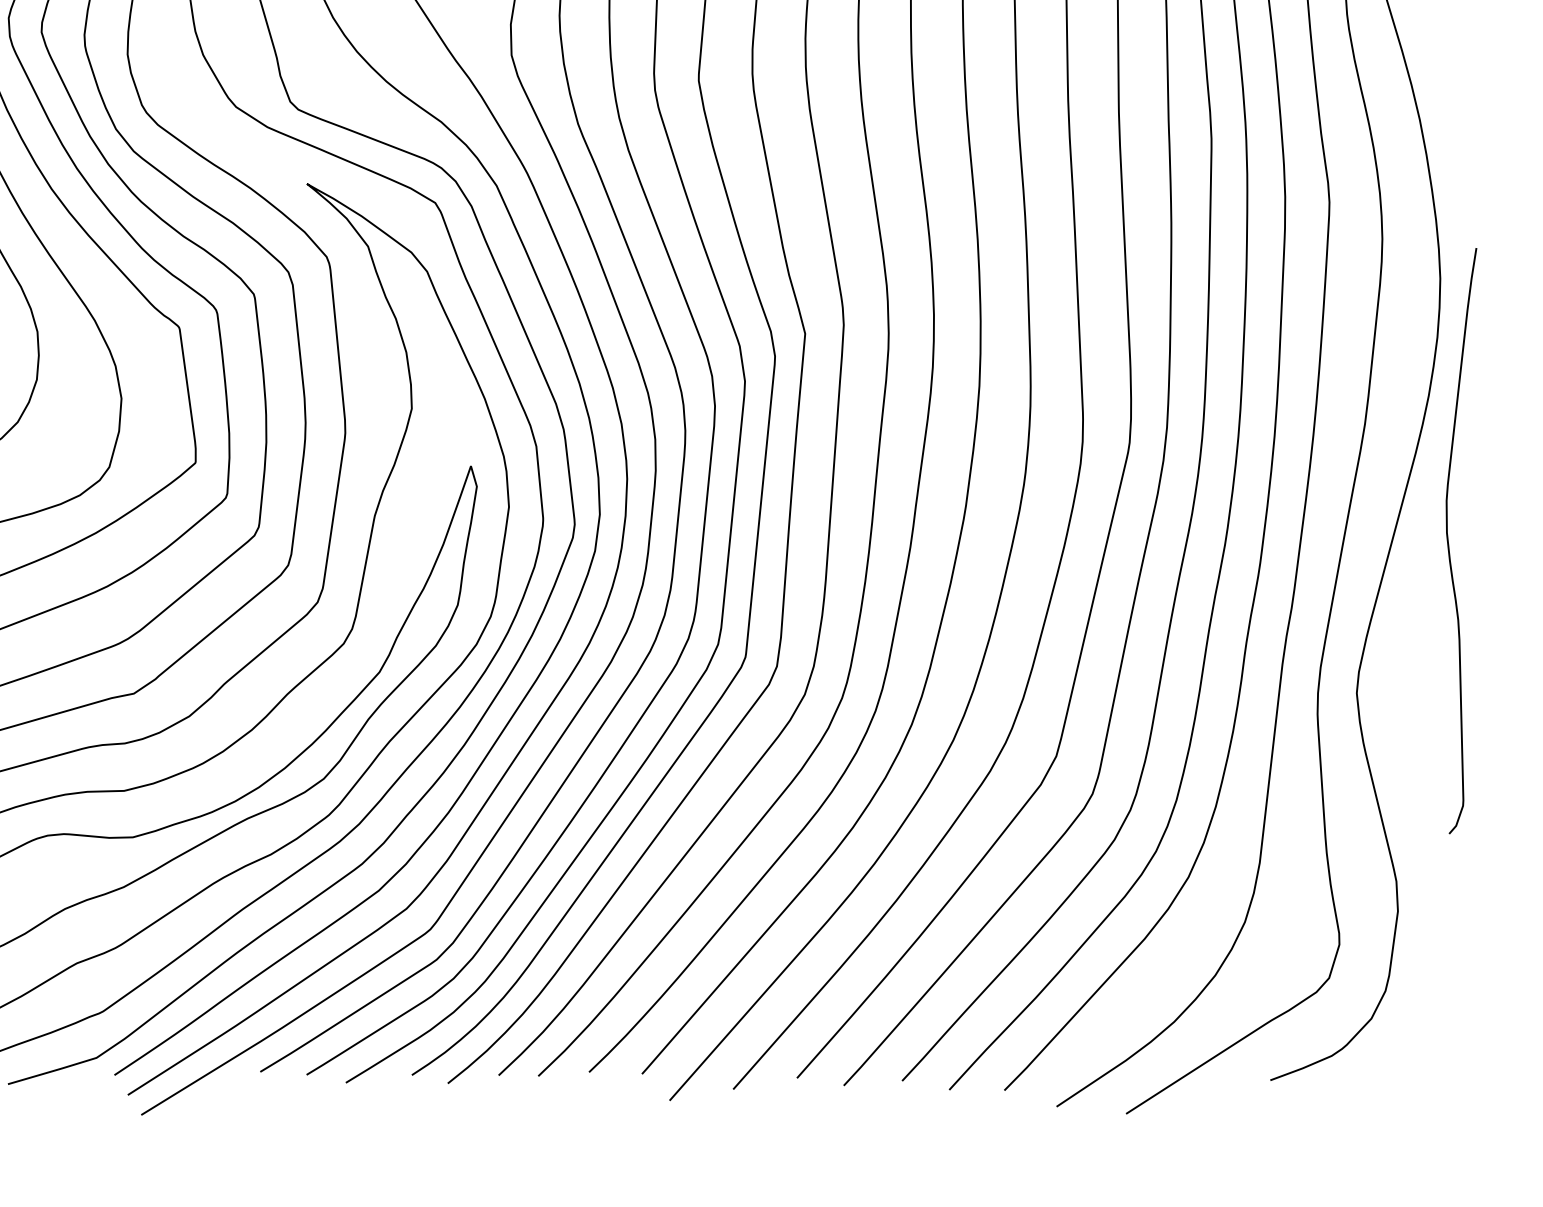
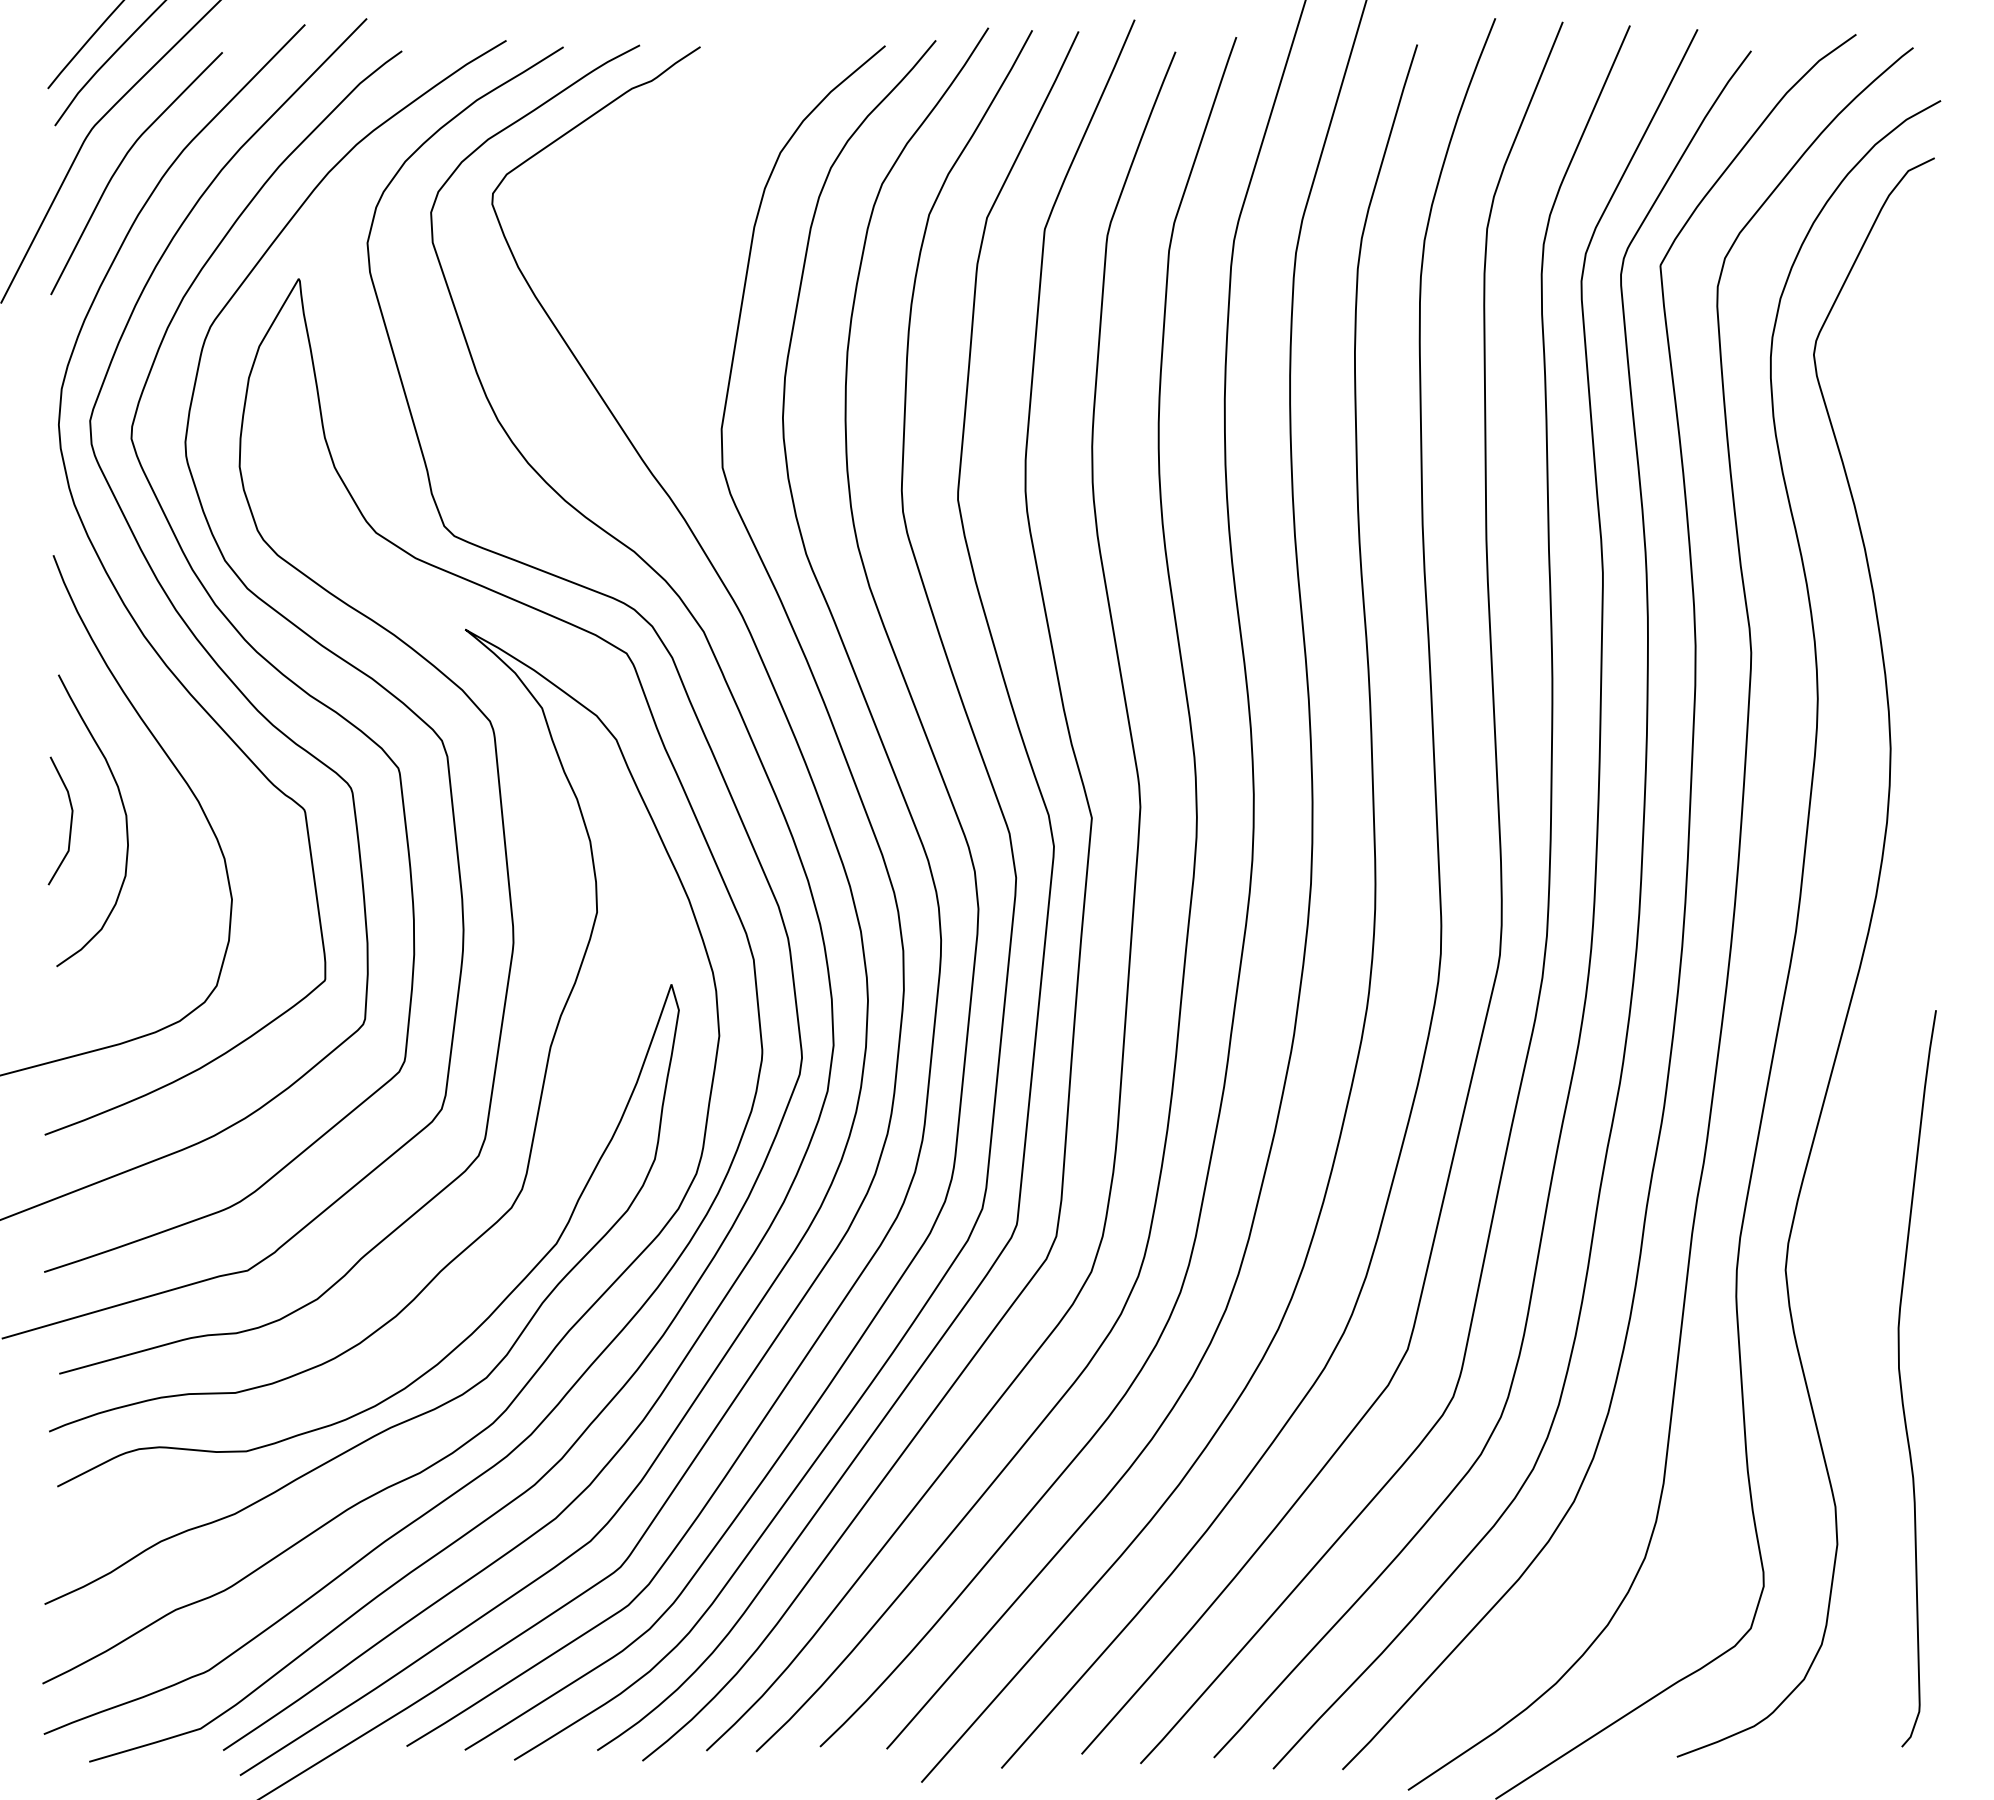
curve: (1448, 541) -> (1901, 1379), moved

